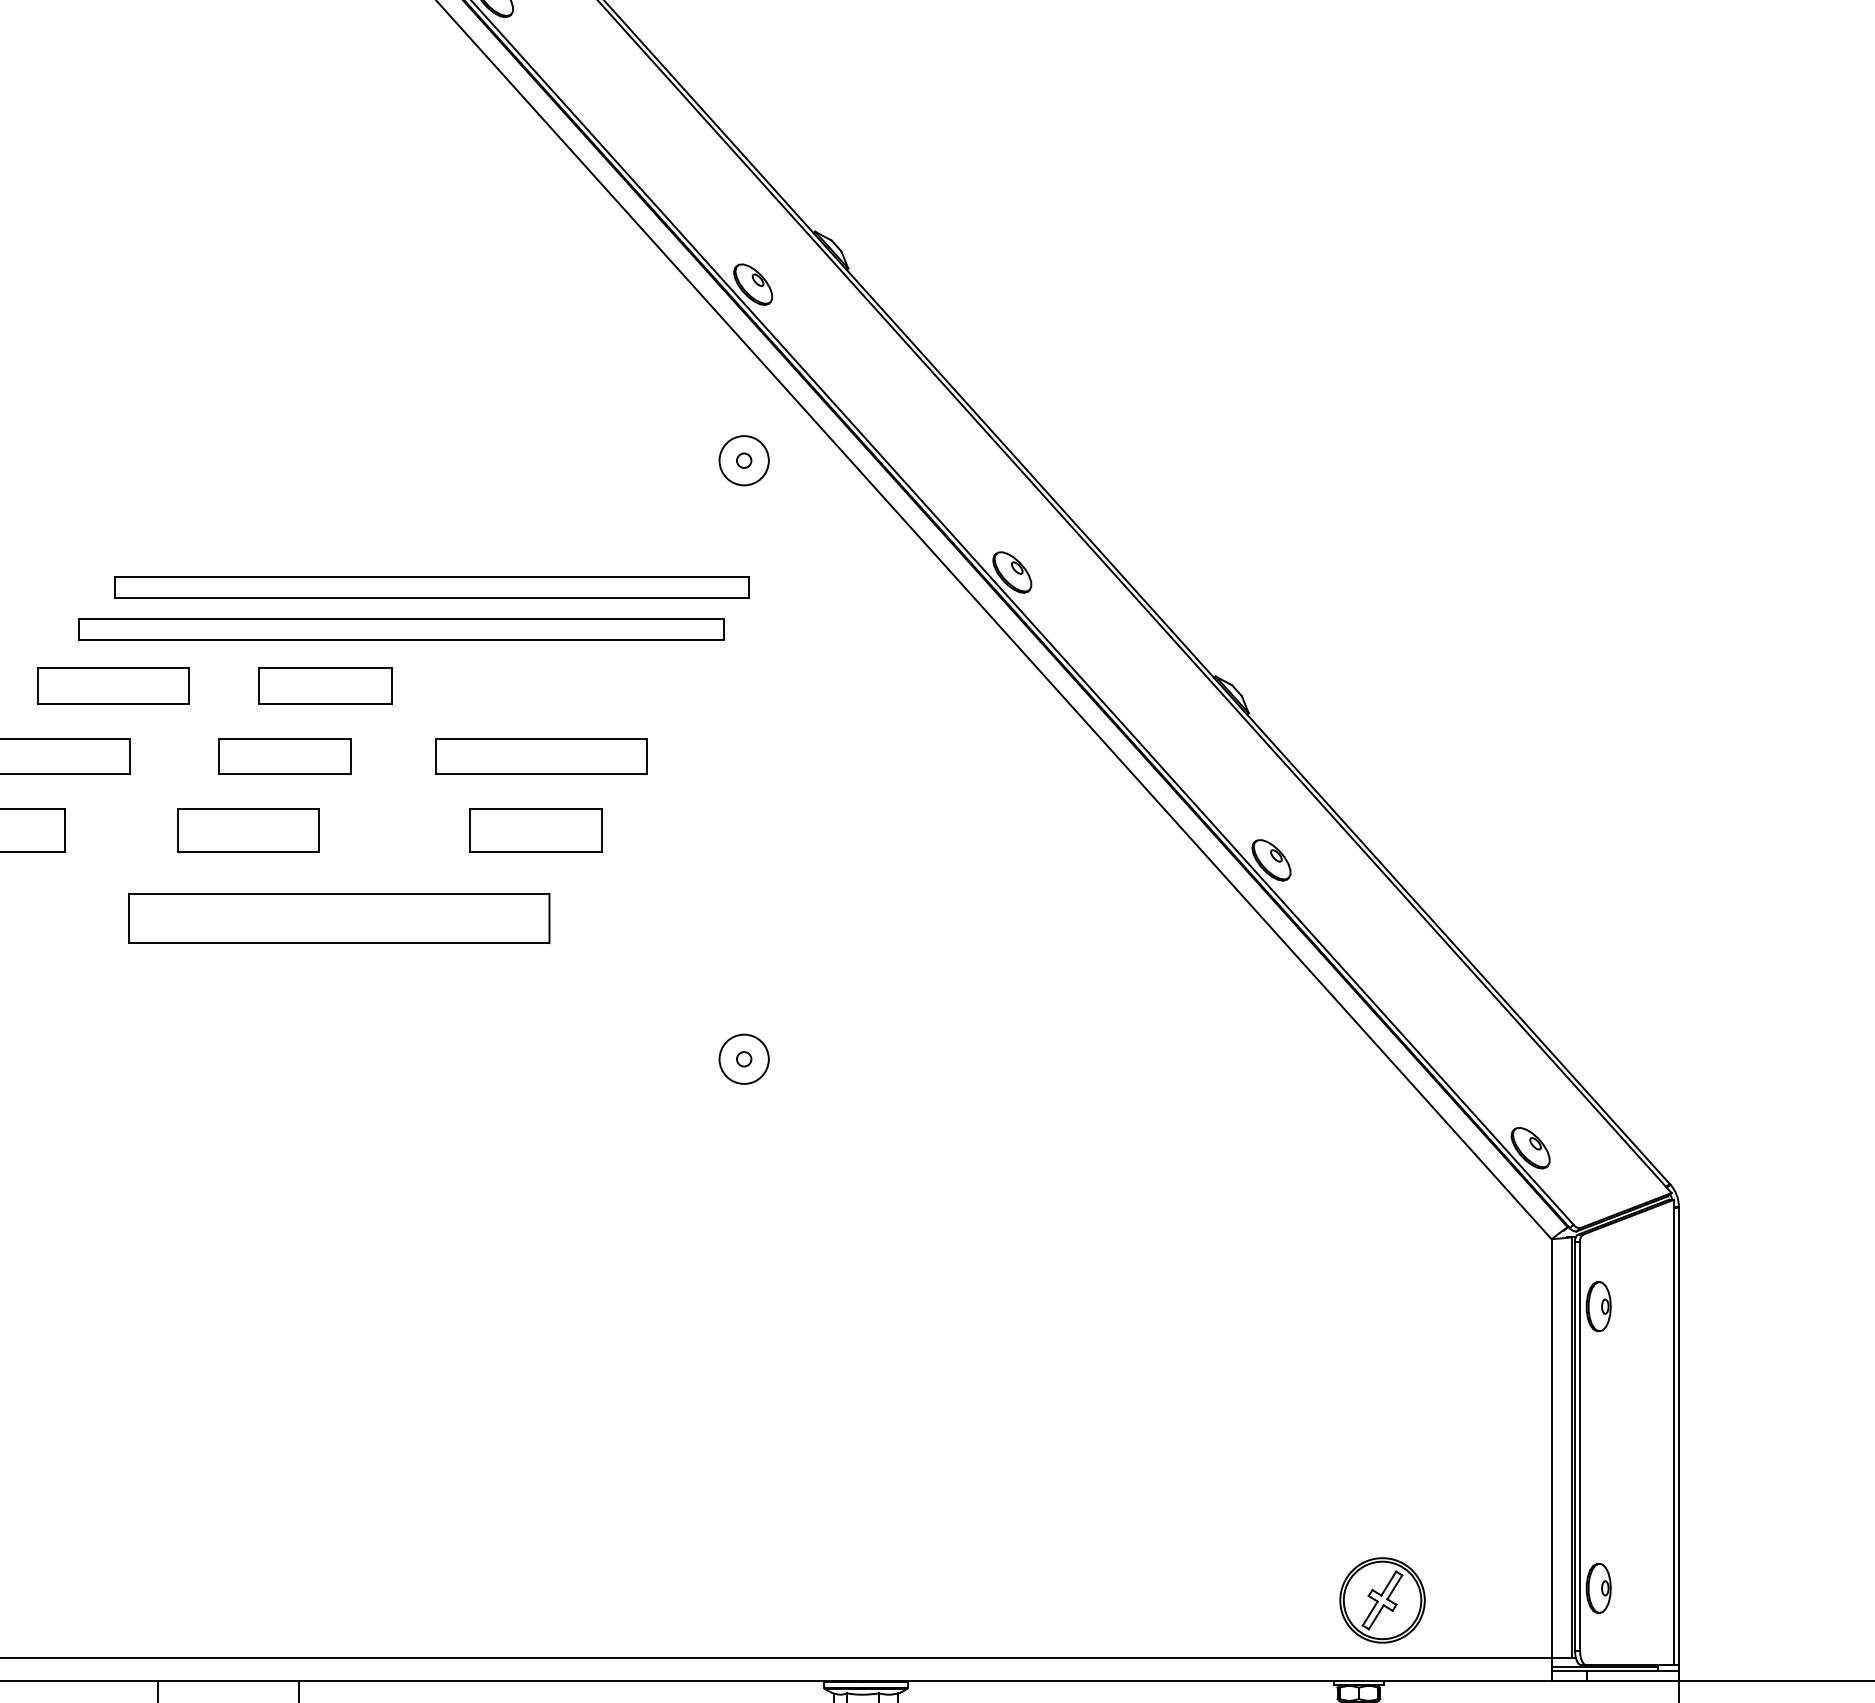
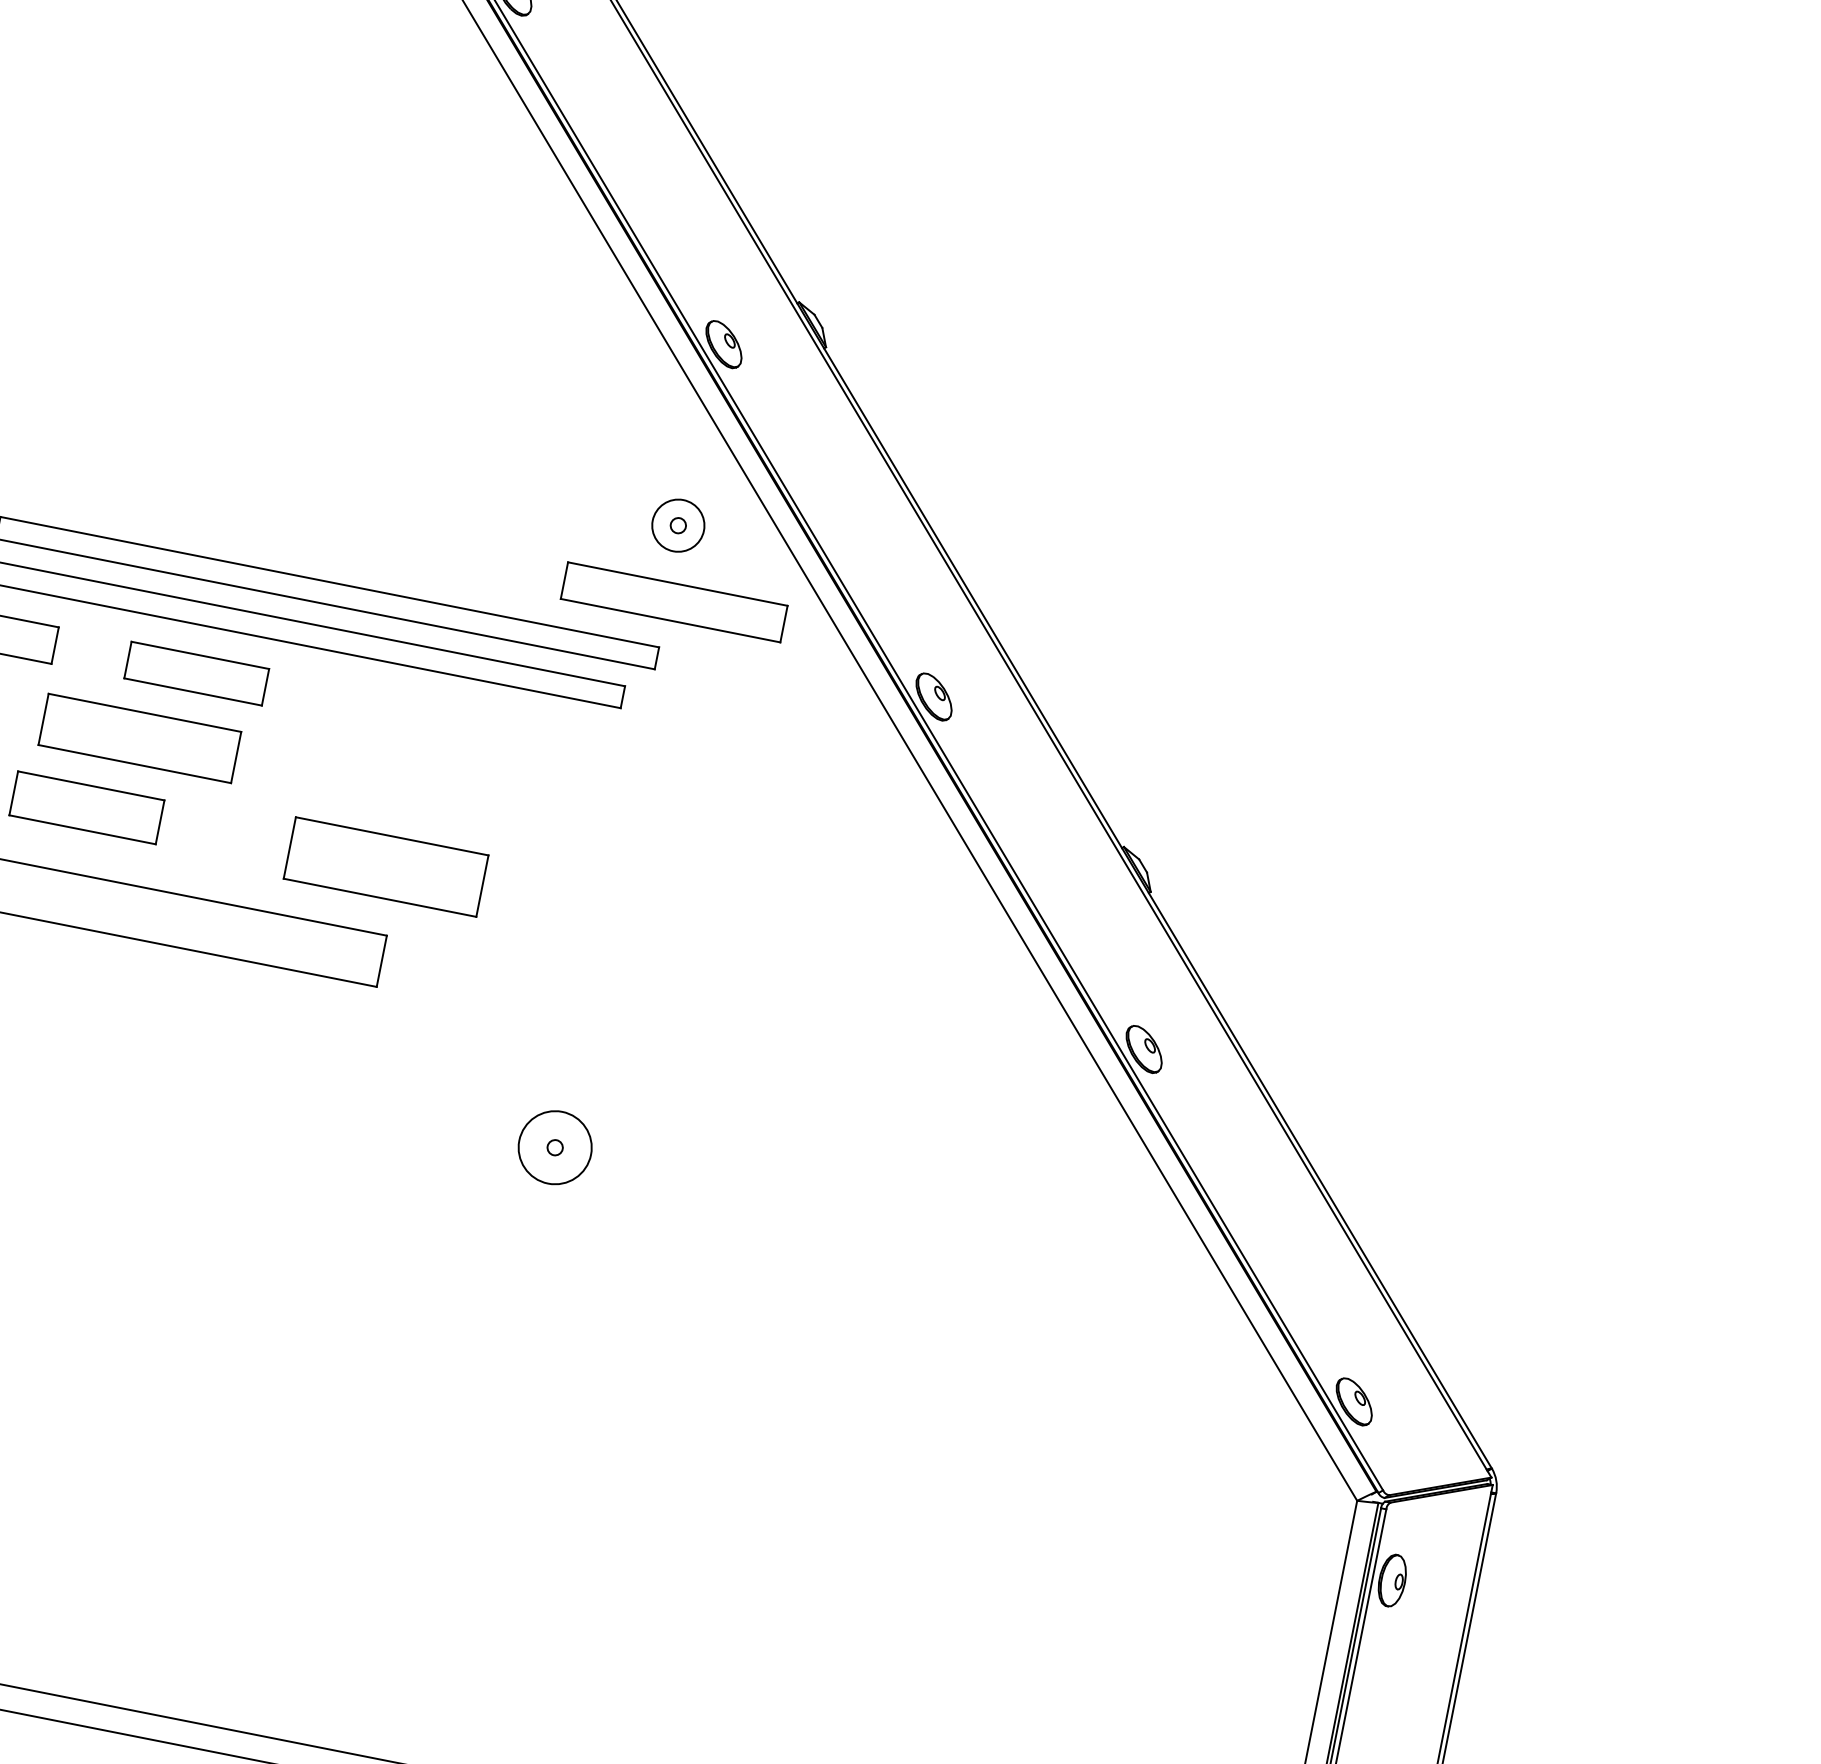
part: (284, 756) -> (139, 738), size x1.4
part: (541, 756) -> (674, 602), moved
part: (535, 830) -> (385, 867), size x1.4
circle: (743, 1058) -> (554, 1146), size x1.4

